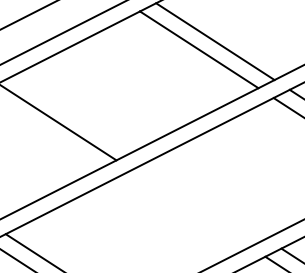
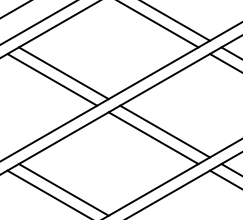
line: (72, 114) -> (63, 73), added
line: (207, 200) -> (165, 131), added
line: (190, 208) -> (153, 138), added

